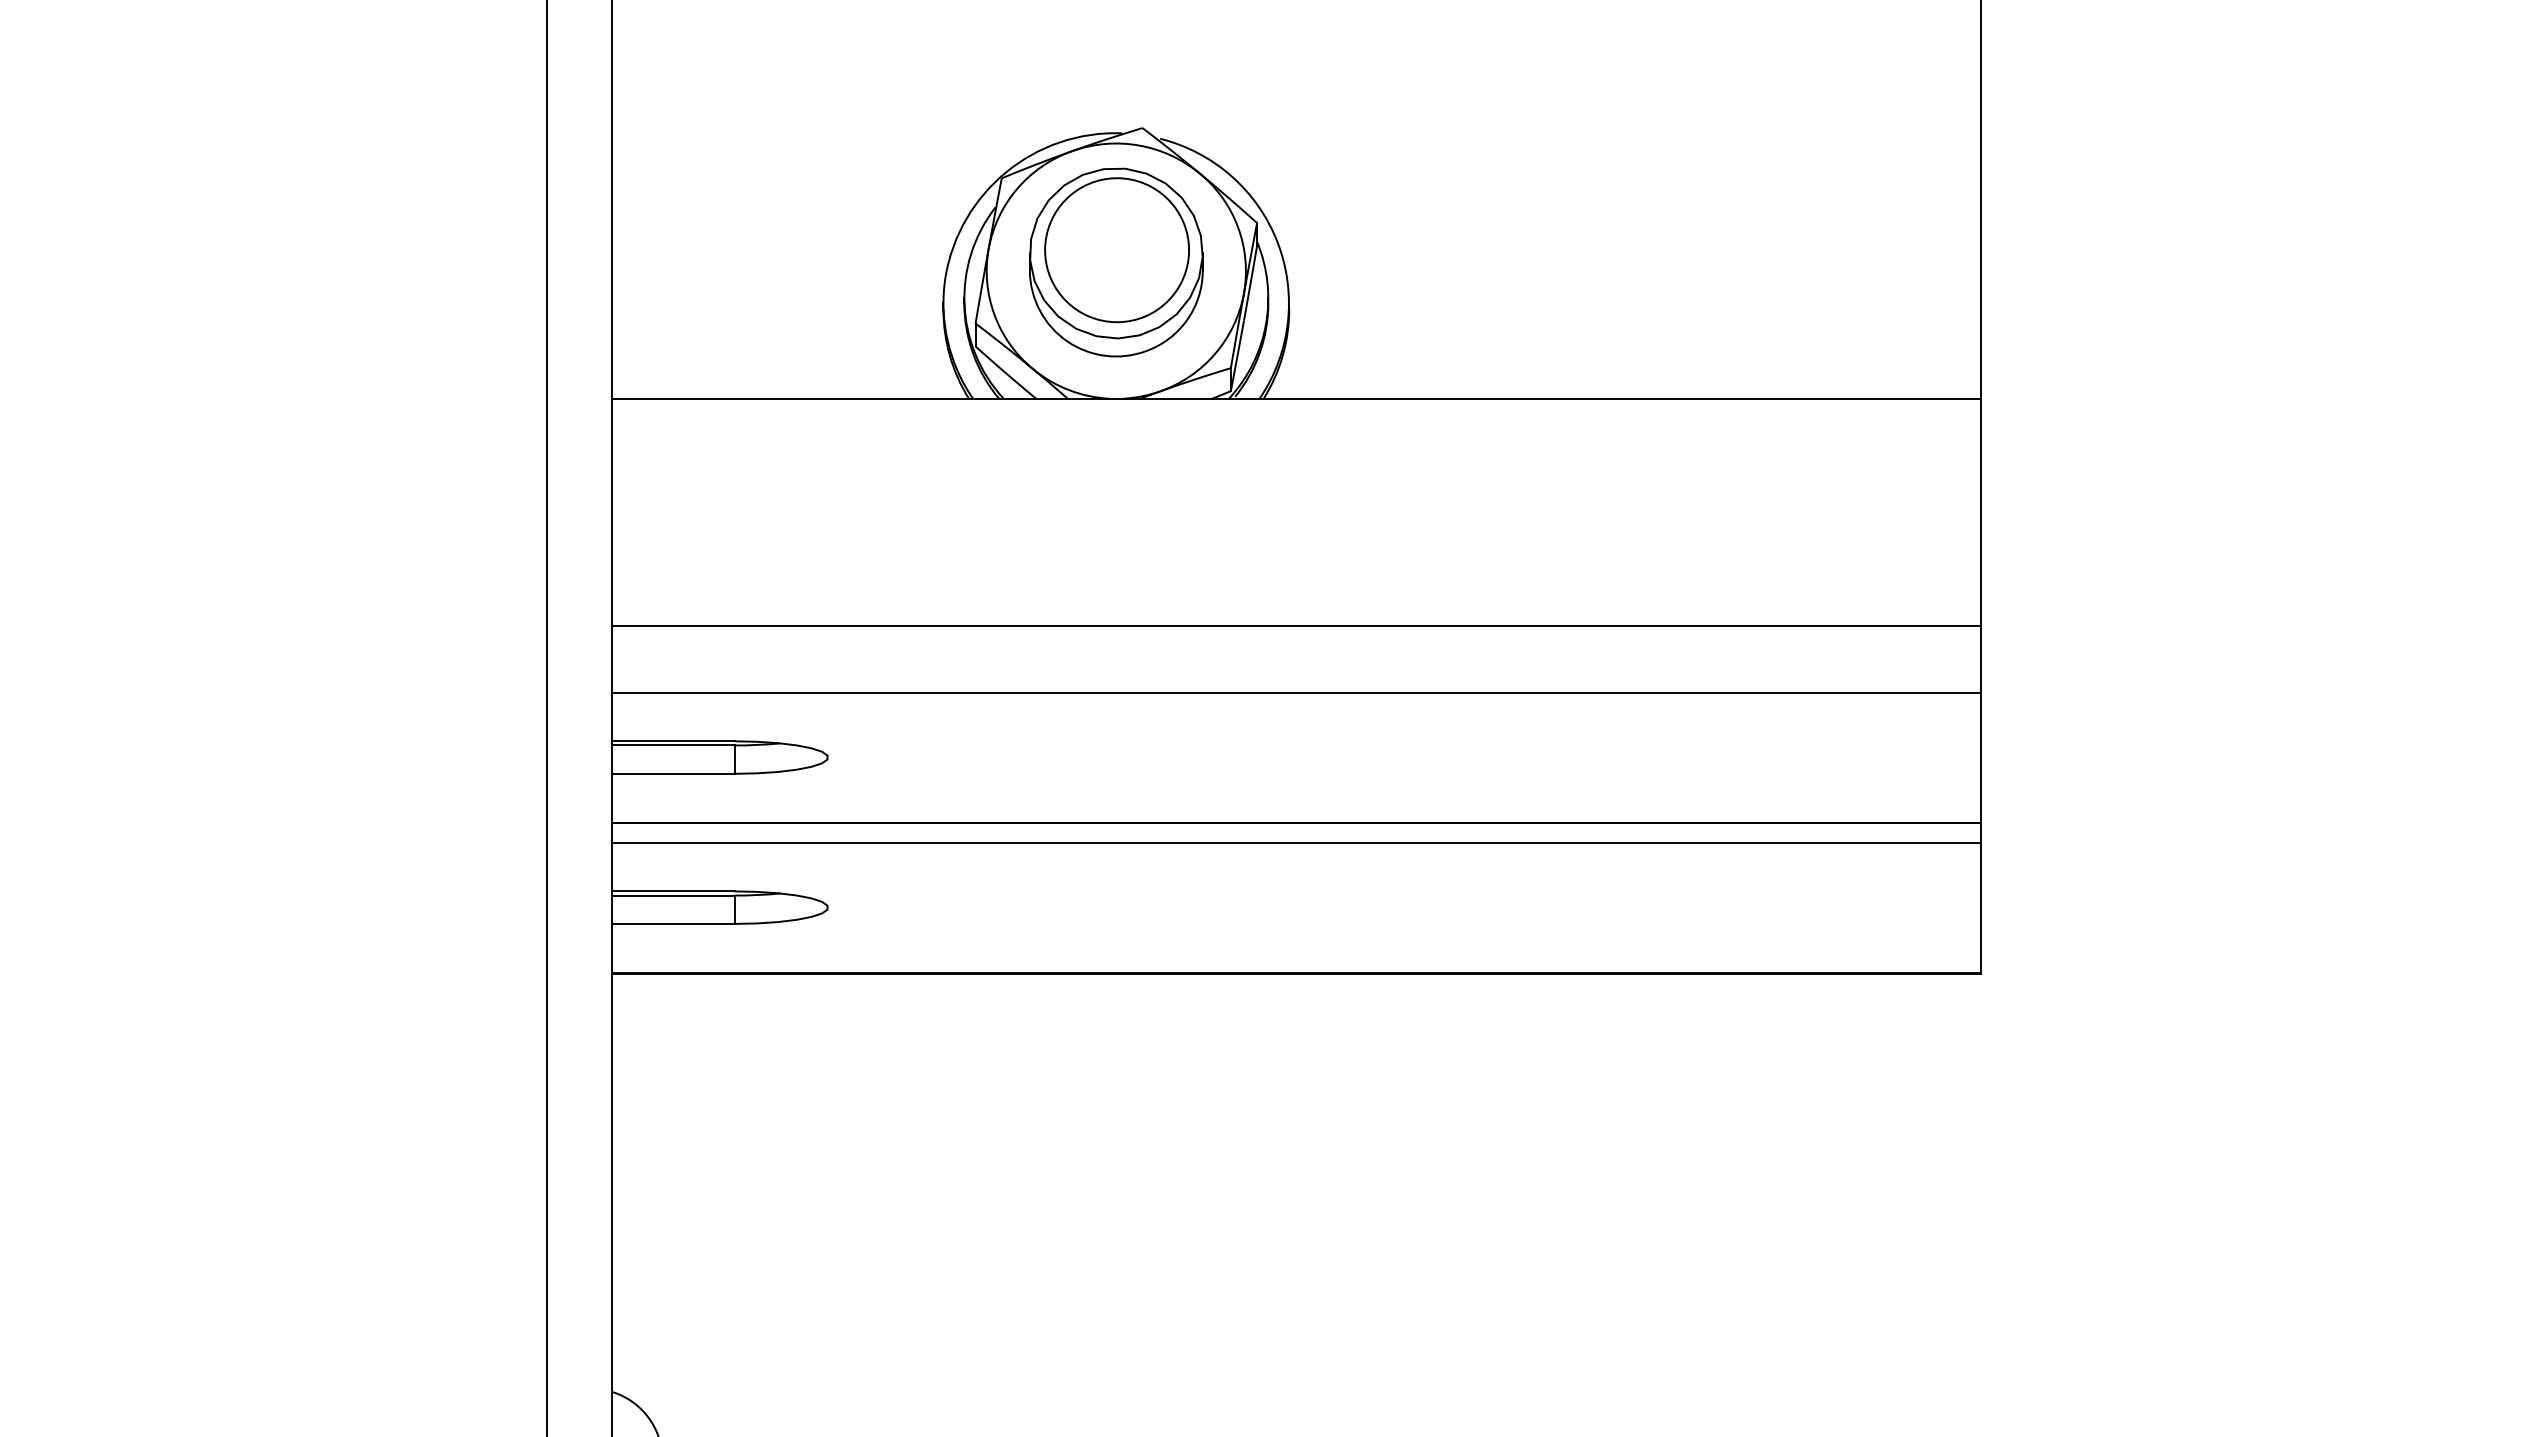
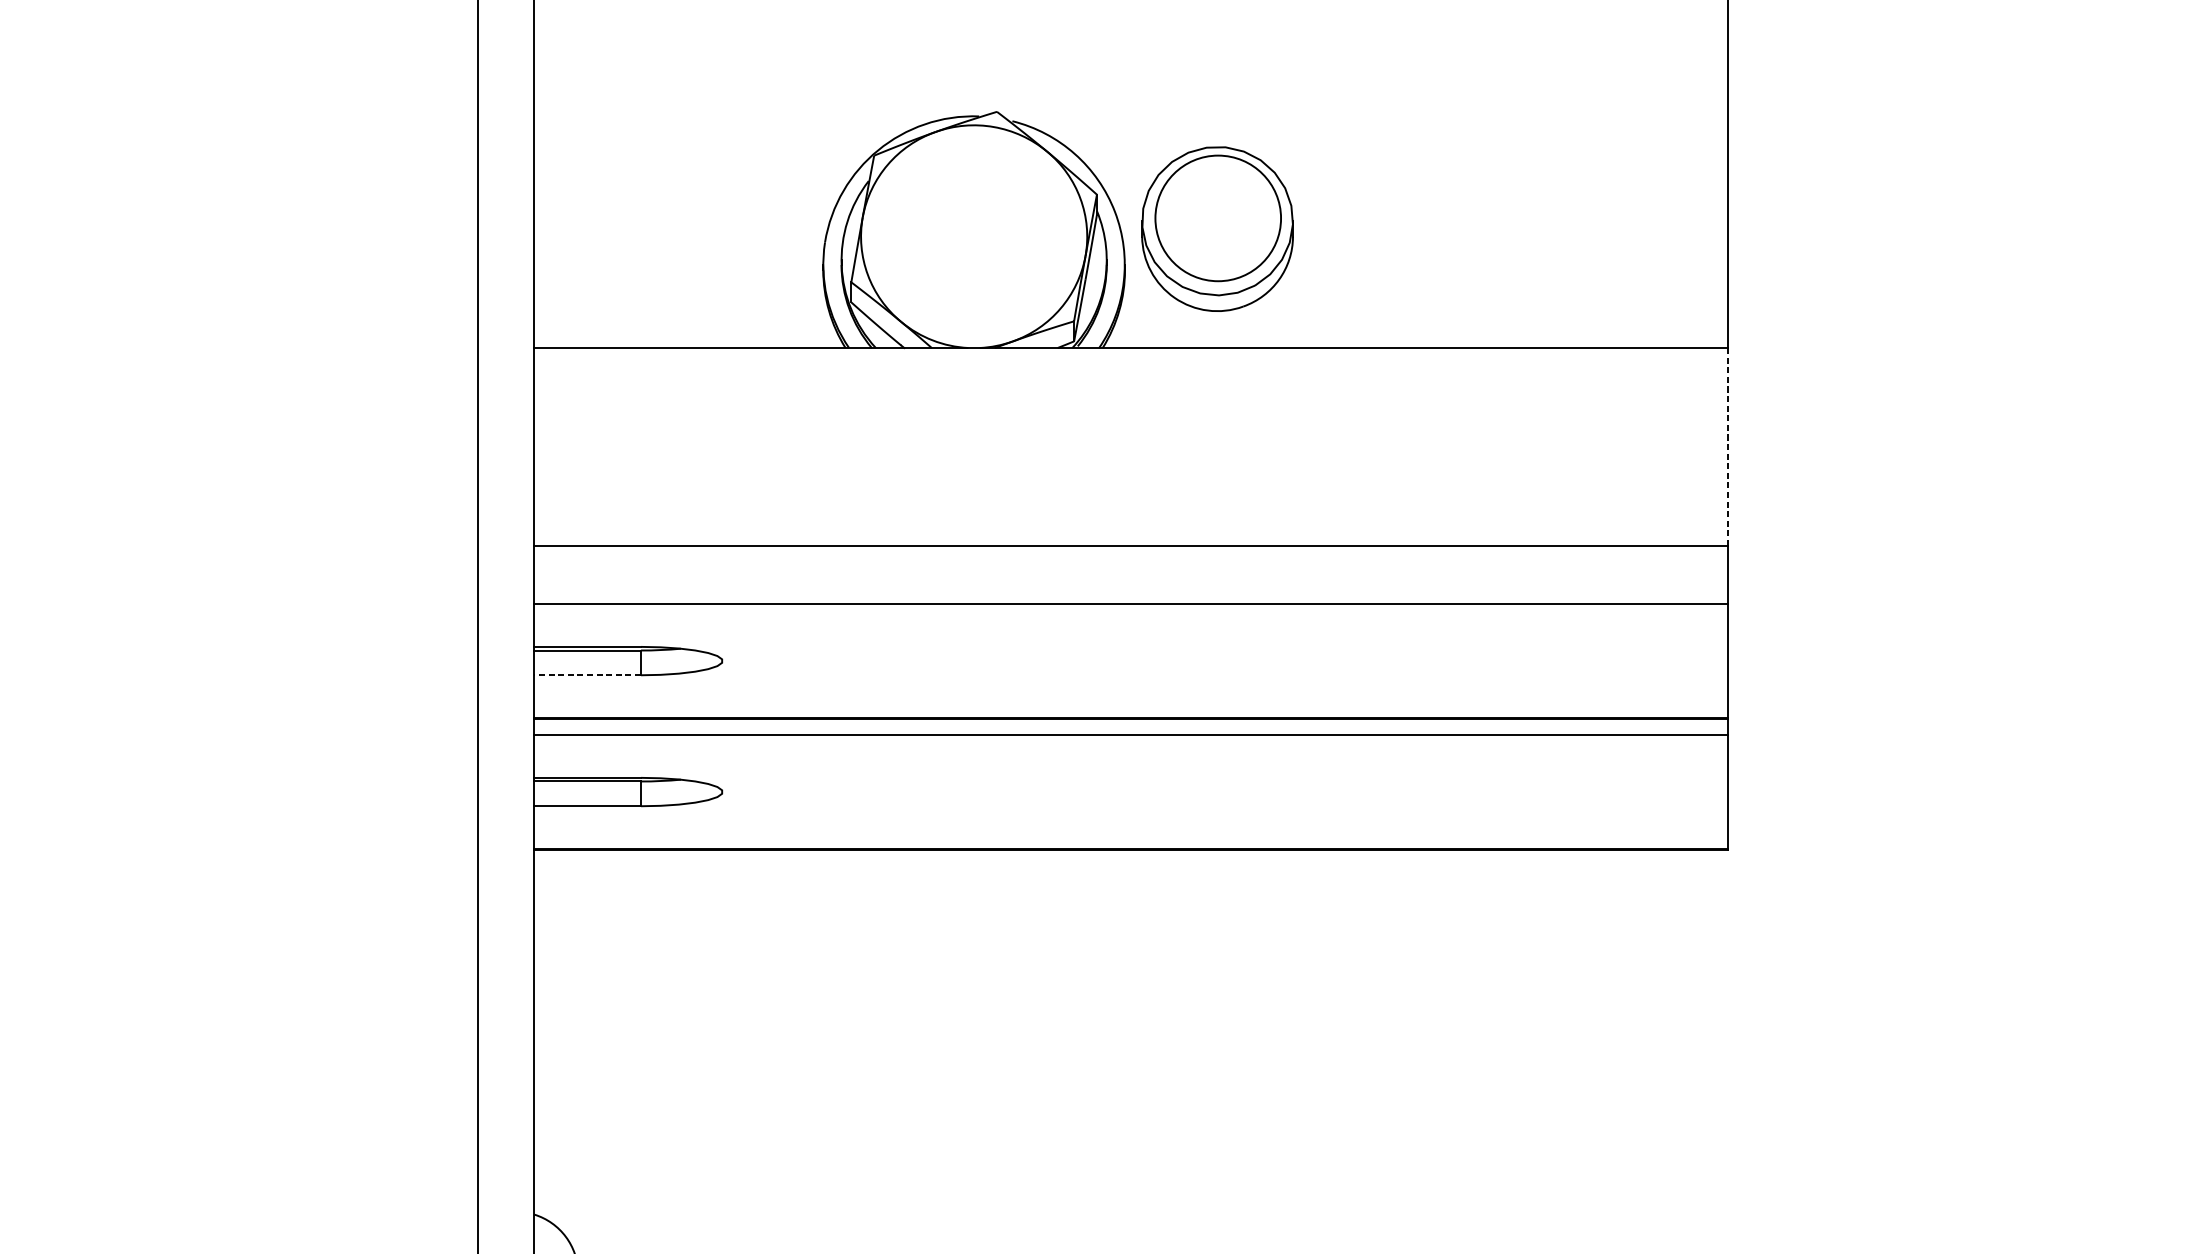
part: (1116, 262) -> (1217, 229), moved
line: (1980, 512) -> (1728, 447), solid -> dashed
line: (672, 773) -> (586, 674), solid -> dashed

